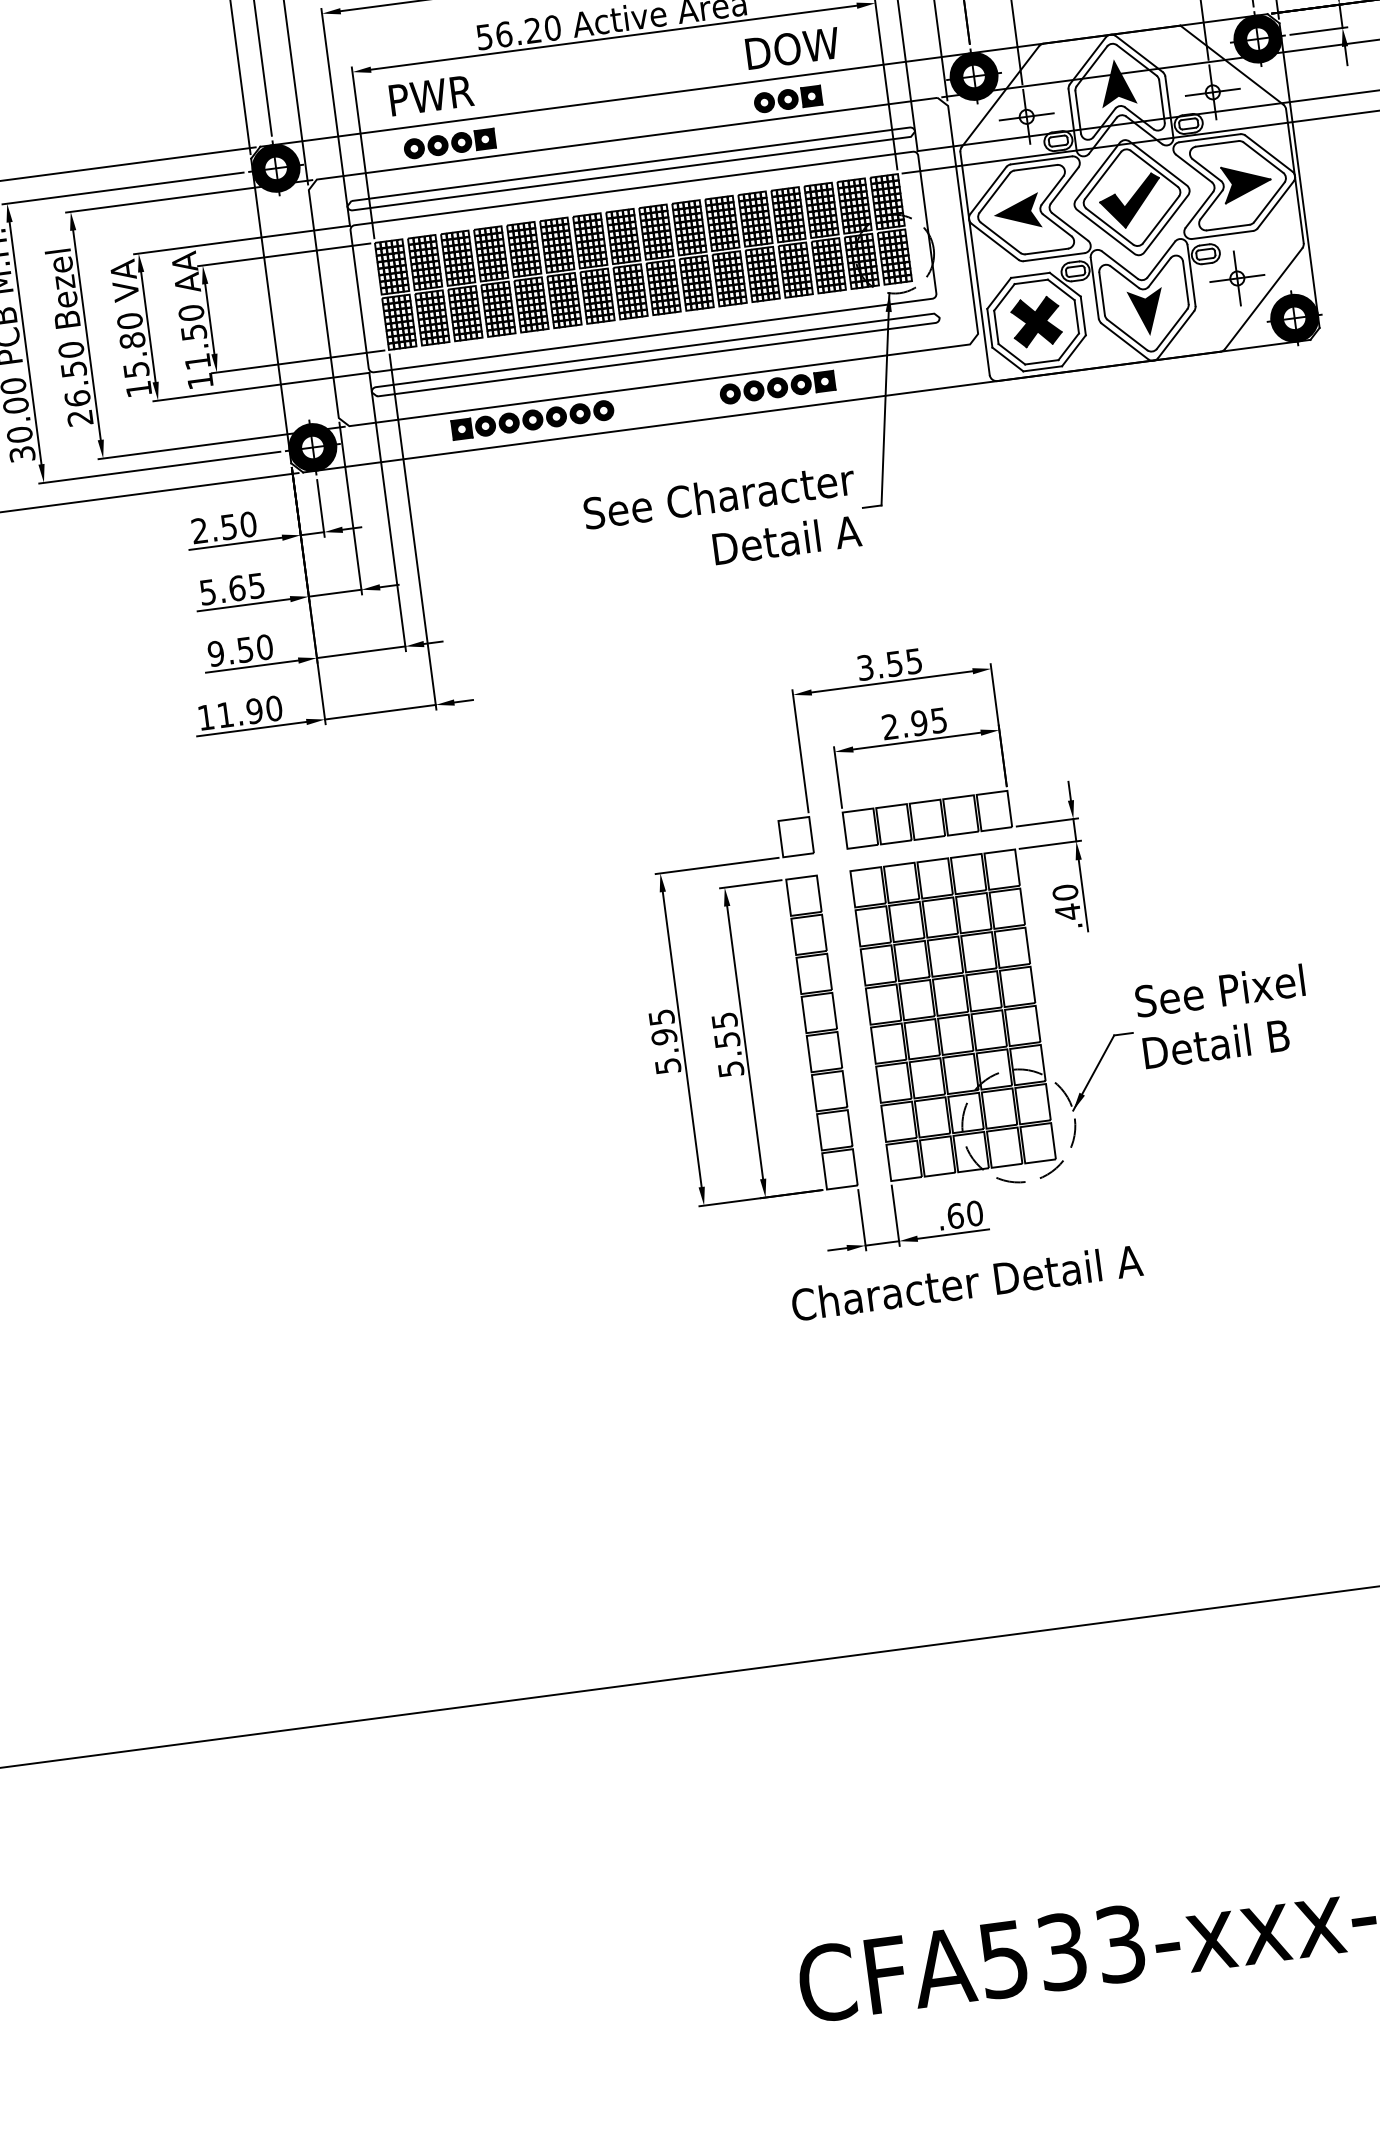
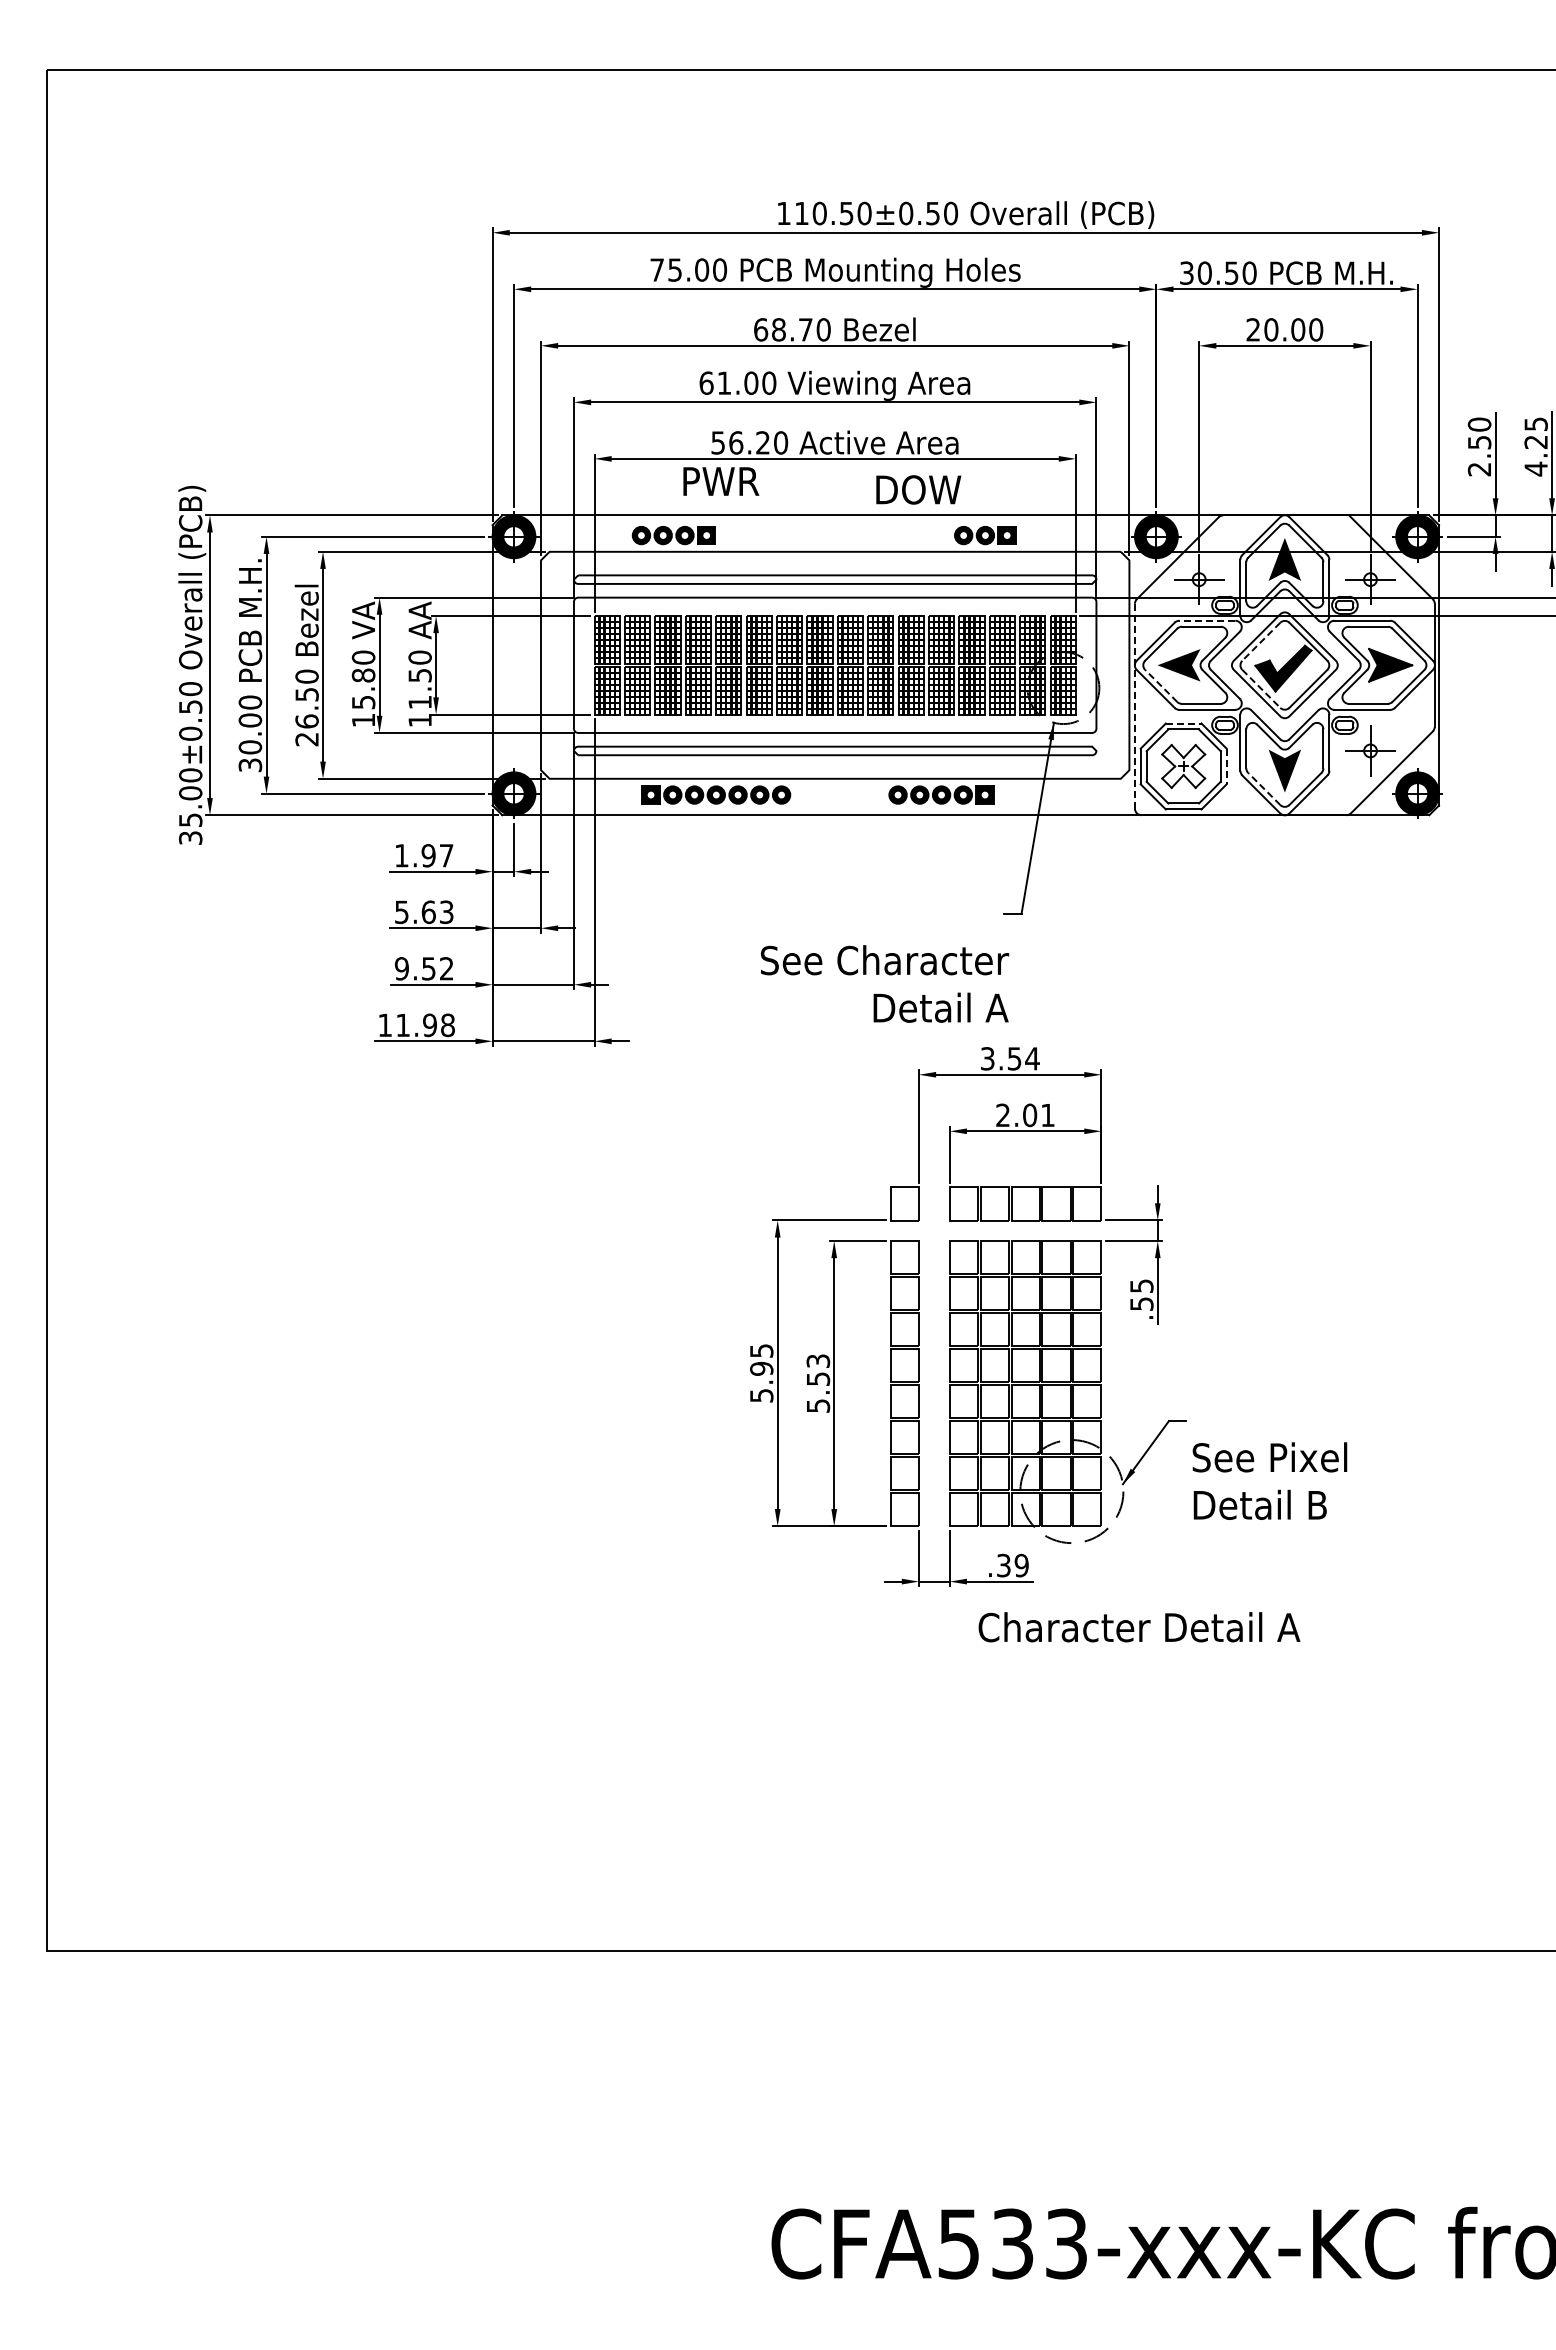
text: (792, 48) -> (918, 489), moved
text: (431, 95) -> (721, 481), moved
line: (1040, 160) -> (1206, 620), solid -> dashed
line: (1103, 175) -> (1261, 641), solid -> dashed
line: (1109, 226) -> (1261, 688), solid -> dashed
line: (1000, 237) -> (1161, 685), solid -> dashed
line: (974, 263) -> (1134, 706), solid -> dashed
line: (1030, 275) -> (1183, 723), solid -> dashed
line: (1083, 315) -> (1226, 766), solid -> dashed
fill: (1036, 322) -> (1183, 766), removed
line: (1127, 334) -> (1264, 788), solid -> dashed
text: (723, 521) -> (885, 983), moved
text: (224, 527) -> (424, 855), 2.50 -> 1.97
text: (256, 585) -> (446, 911), 5.65 -> 5.63
text: (264, 647) -> (446, 968), 9.50 -> 9.52
text: (914, 660) -> (1032, 1058), 3.55 -> 3.54
text: (274, 708) -> (448, 1025), 11.90 -> 11.98
text: (928, 722) -> (1038, 1115), 2.95 -> 2.01
text: (1066, 902) -> (1141, 1295), .40 -> .55
text: (1222, 1016) -> (1269, 1480), moved
text: (723, 1019) -> (817, 1360), 5.55 -> 5.53
text: (964, 1214) -> (1012, 1565), .60 -> .39
text: (967, 1282) -> (1139, 1627), moved

